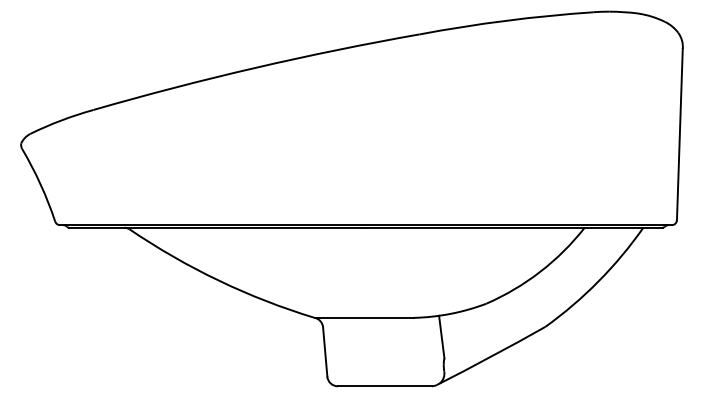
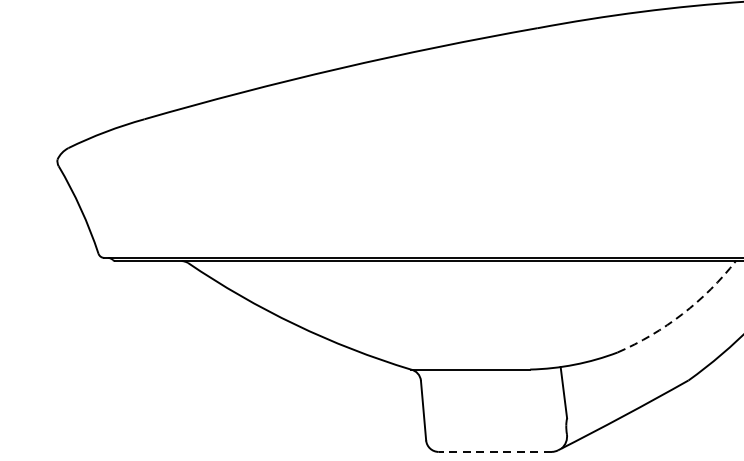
arc: (540, 271) -> (682, 313), solid -> dashed
line: (384, 386) -> (494, 452), solid -> dashed

